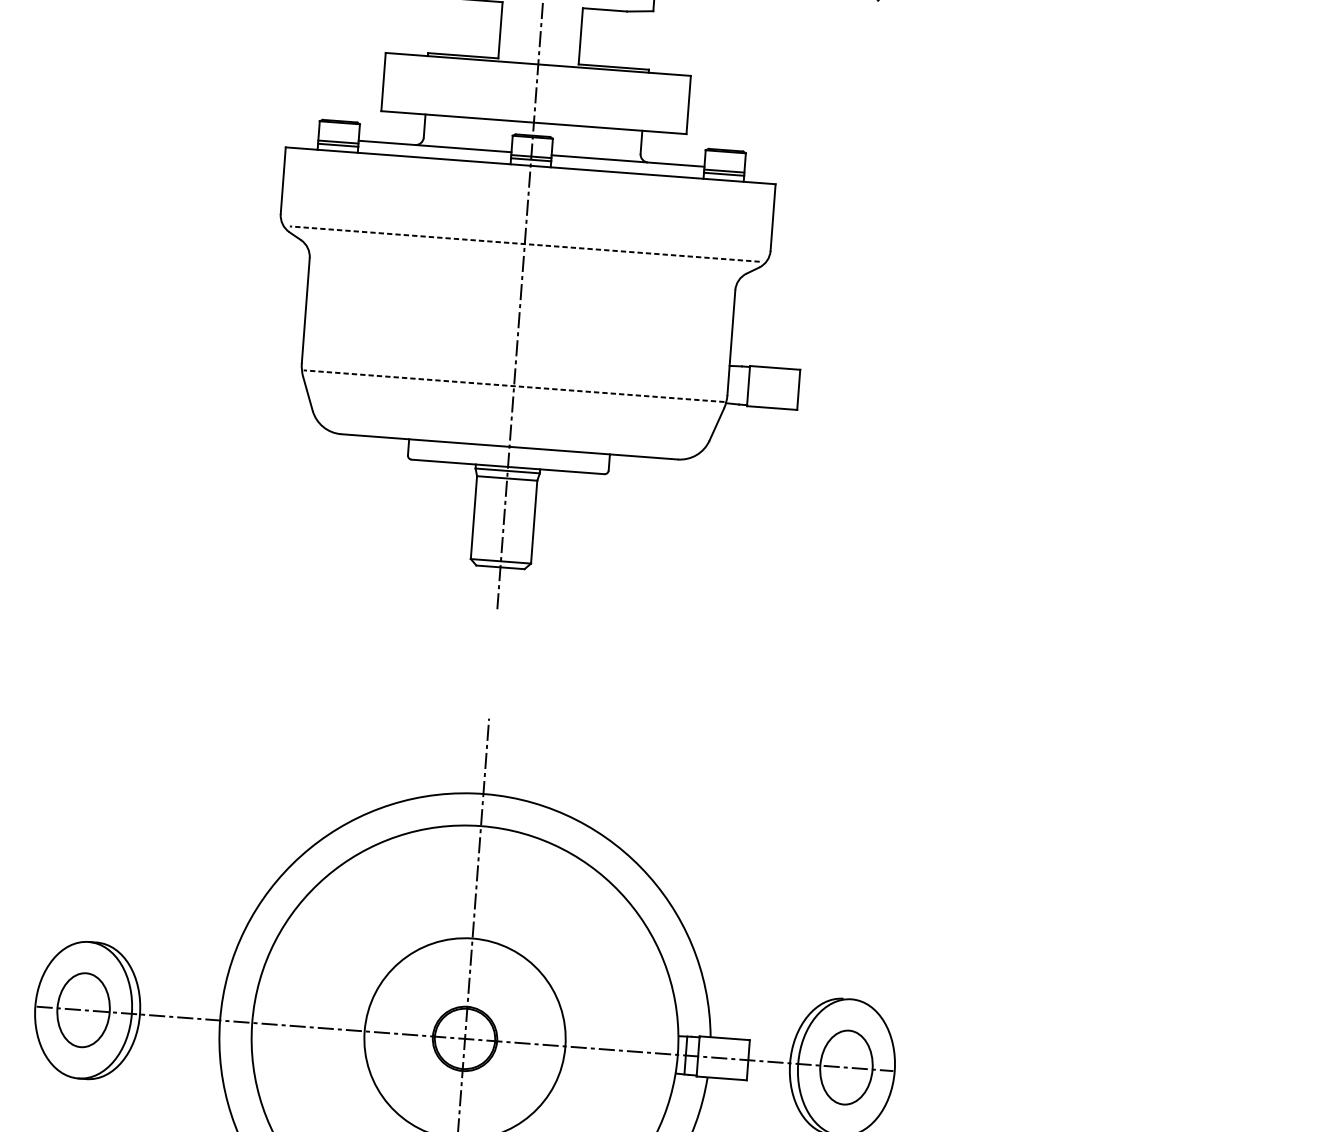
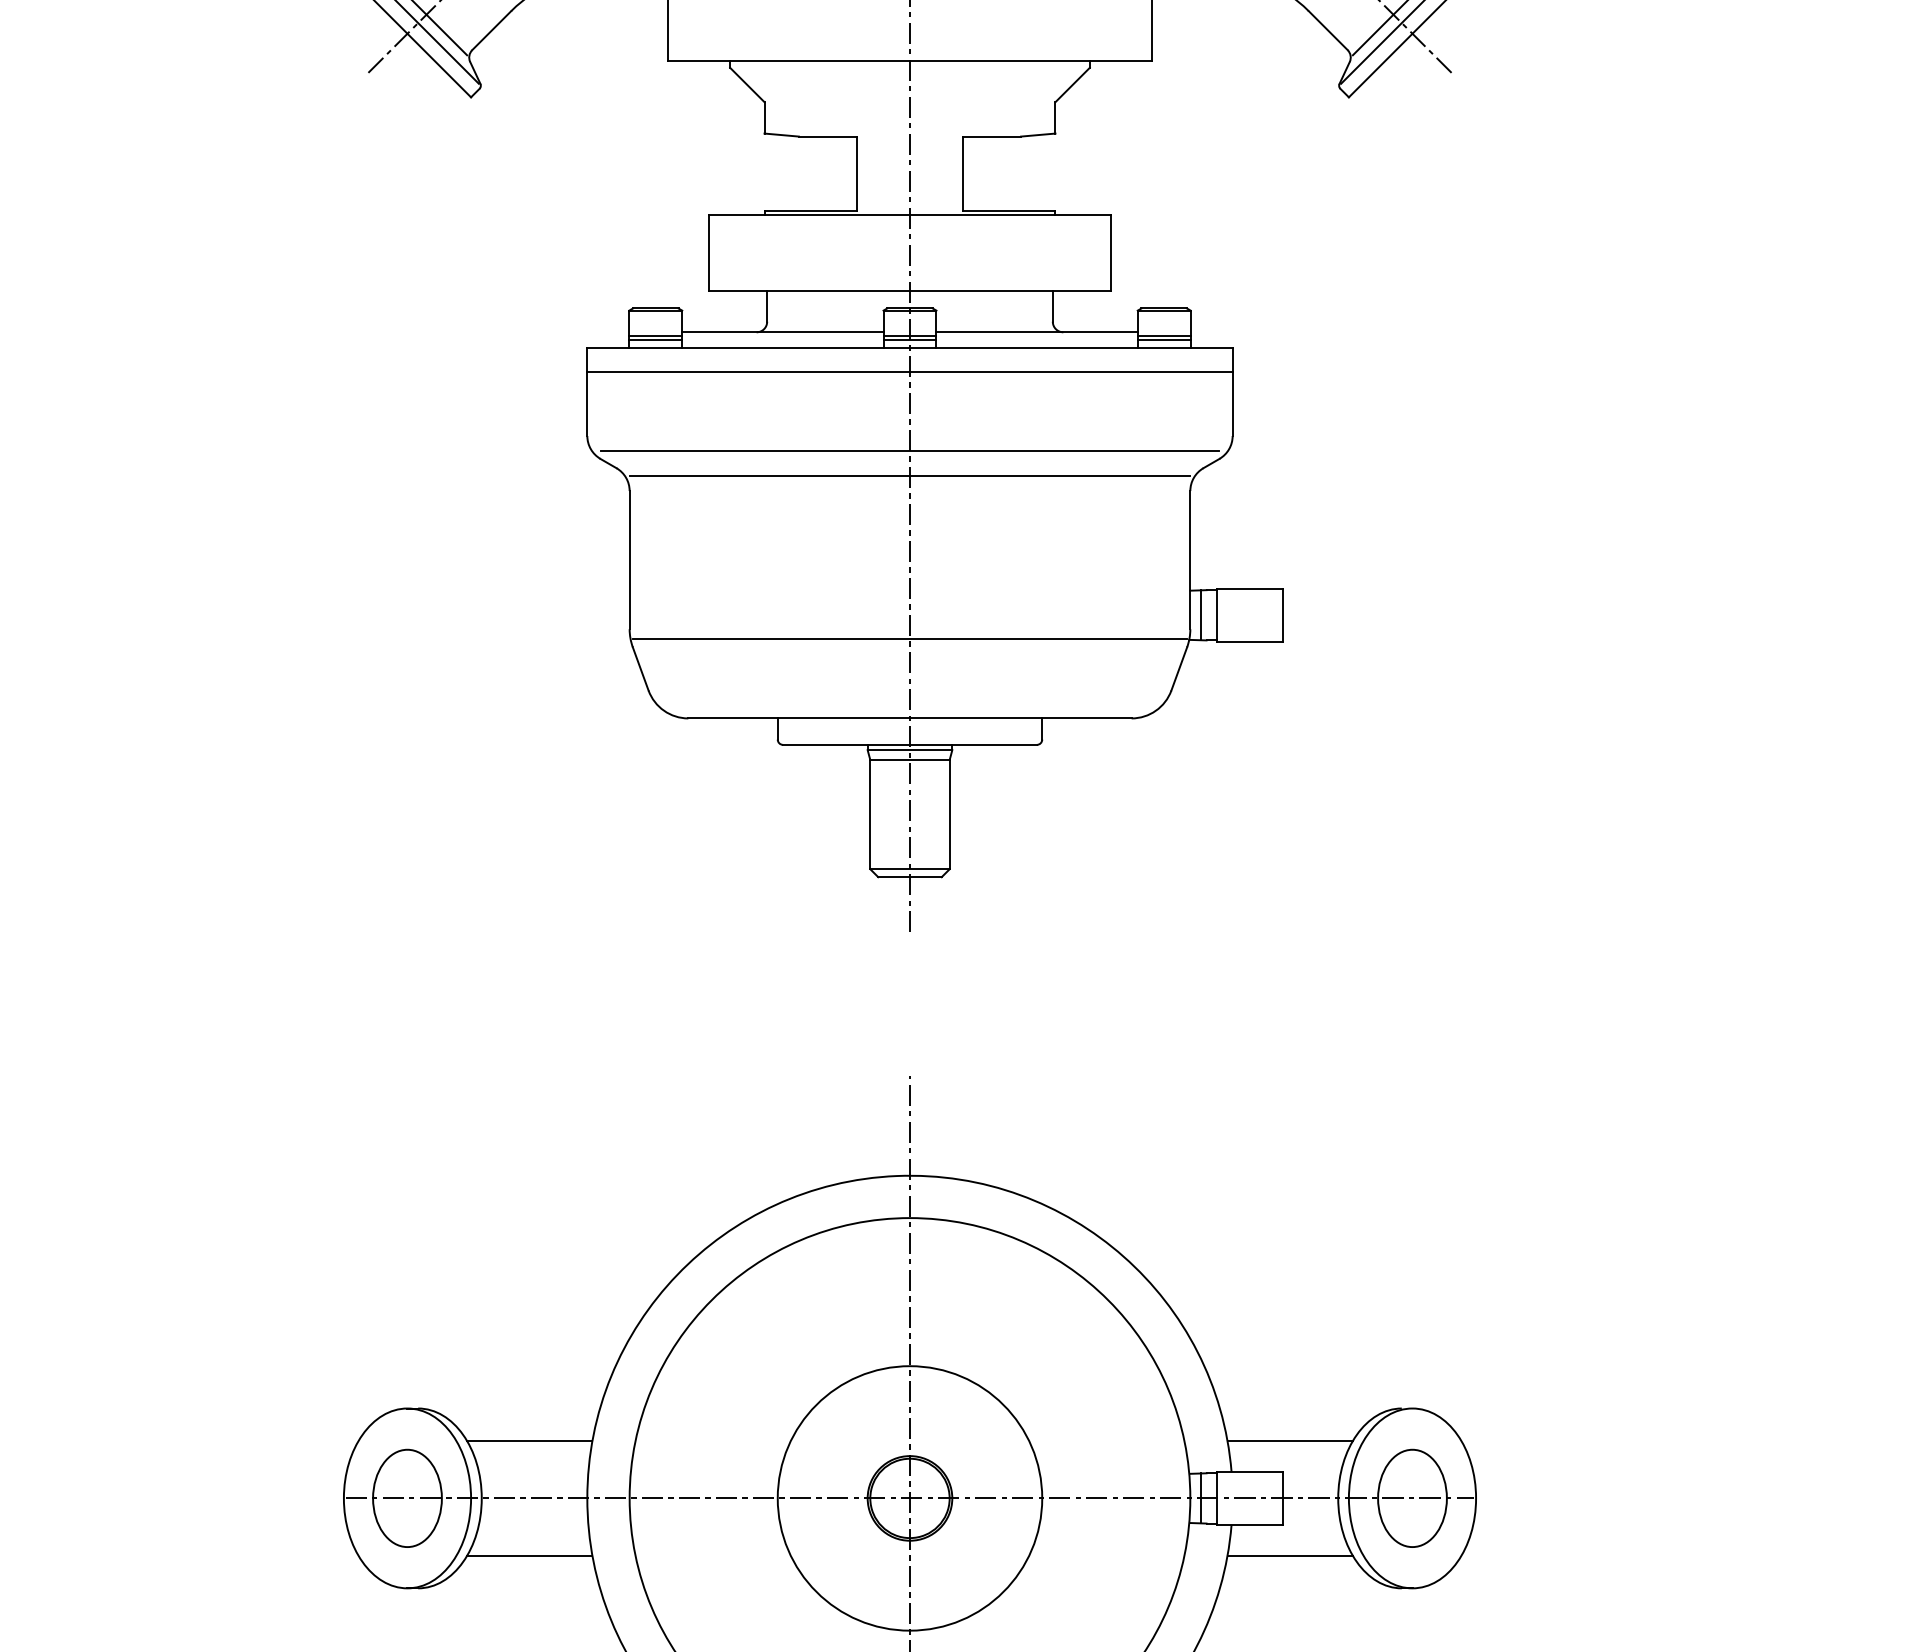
line: (528, 183) -> (909, 371), added
line: (524, 244) -> (909, 451), dashed -> solid
line: (523, 262) -> (909, 475), added
line: (735, 385) -> (1200, 615), added
line: (513, 386) -> (909, 638), dashed -> solid
line: (179, 973) -> (529, 1441), added
line: (756, 1017) -> (1289, 1441), added
line: (172, 1060) -> (529, 1555), added
line: (749, 1103) -> (1289, 1555), added

